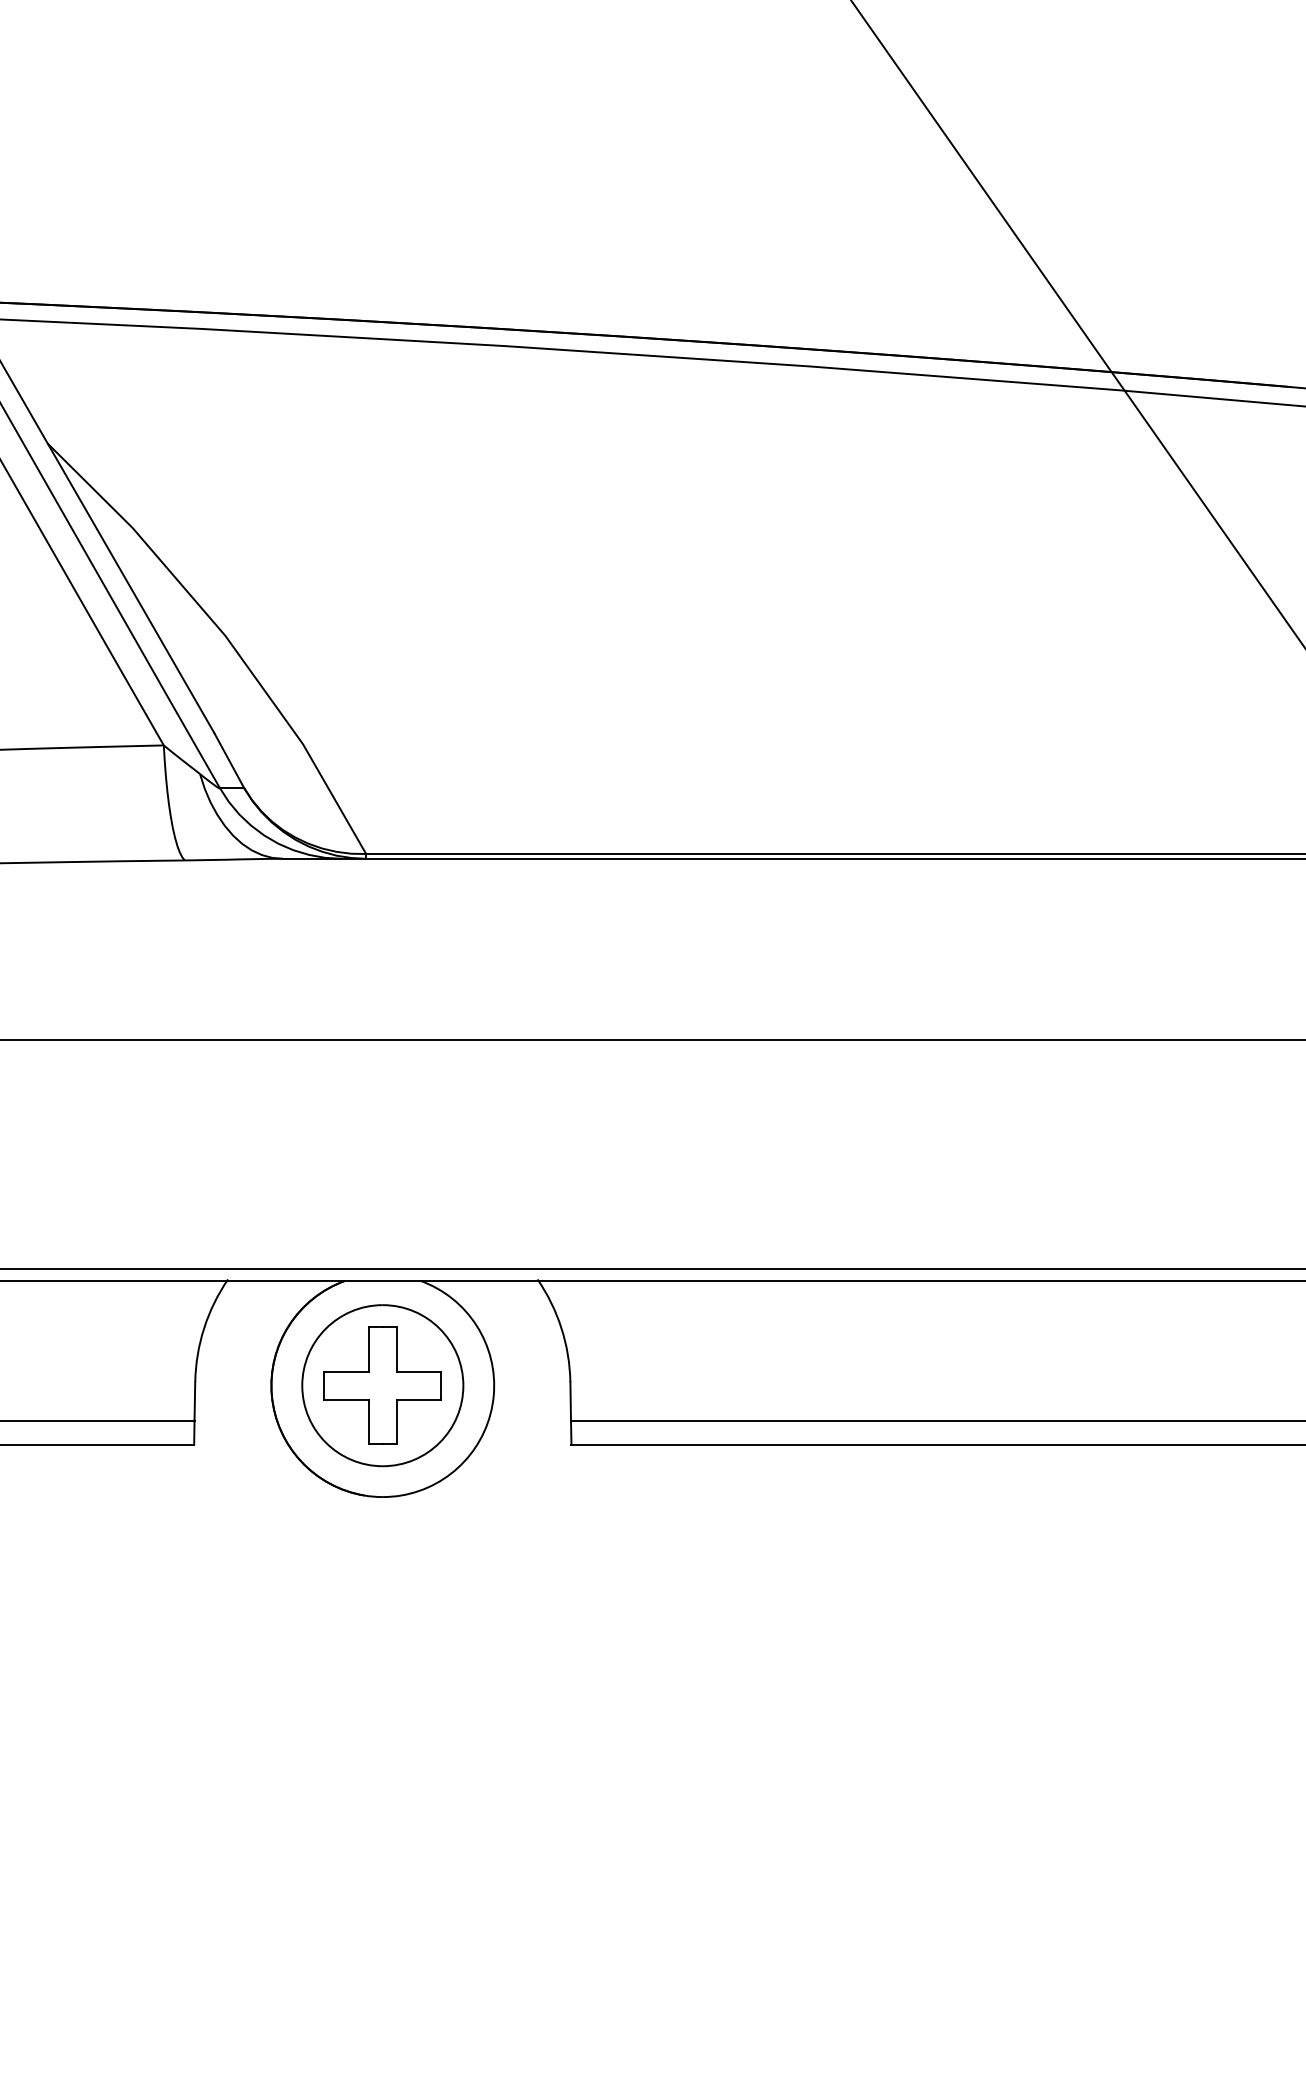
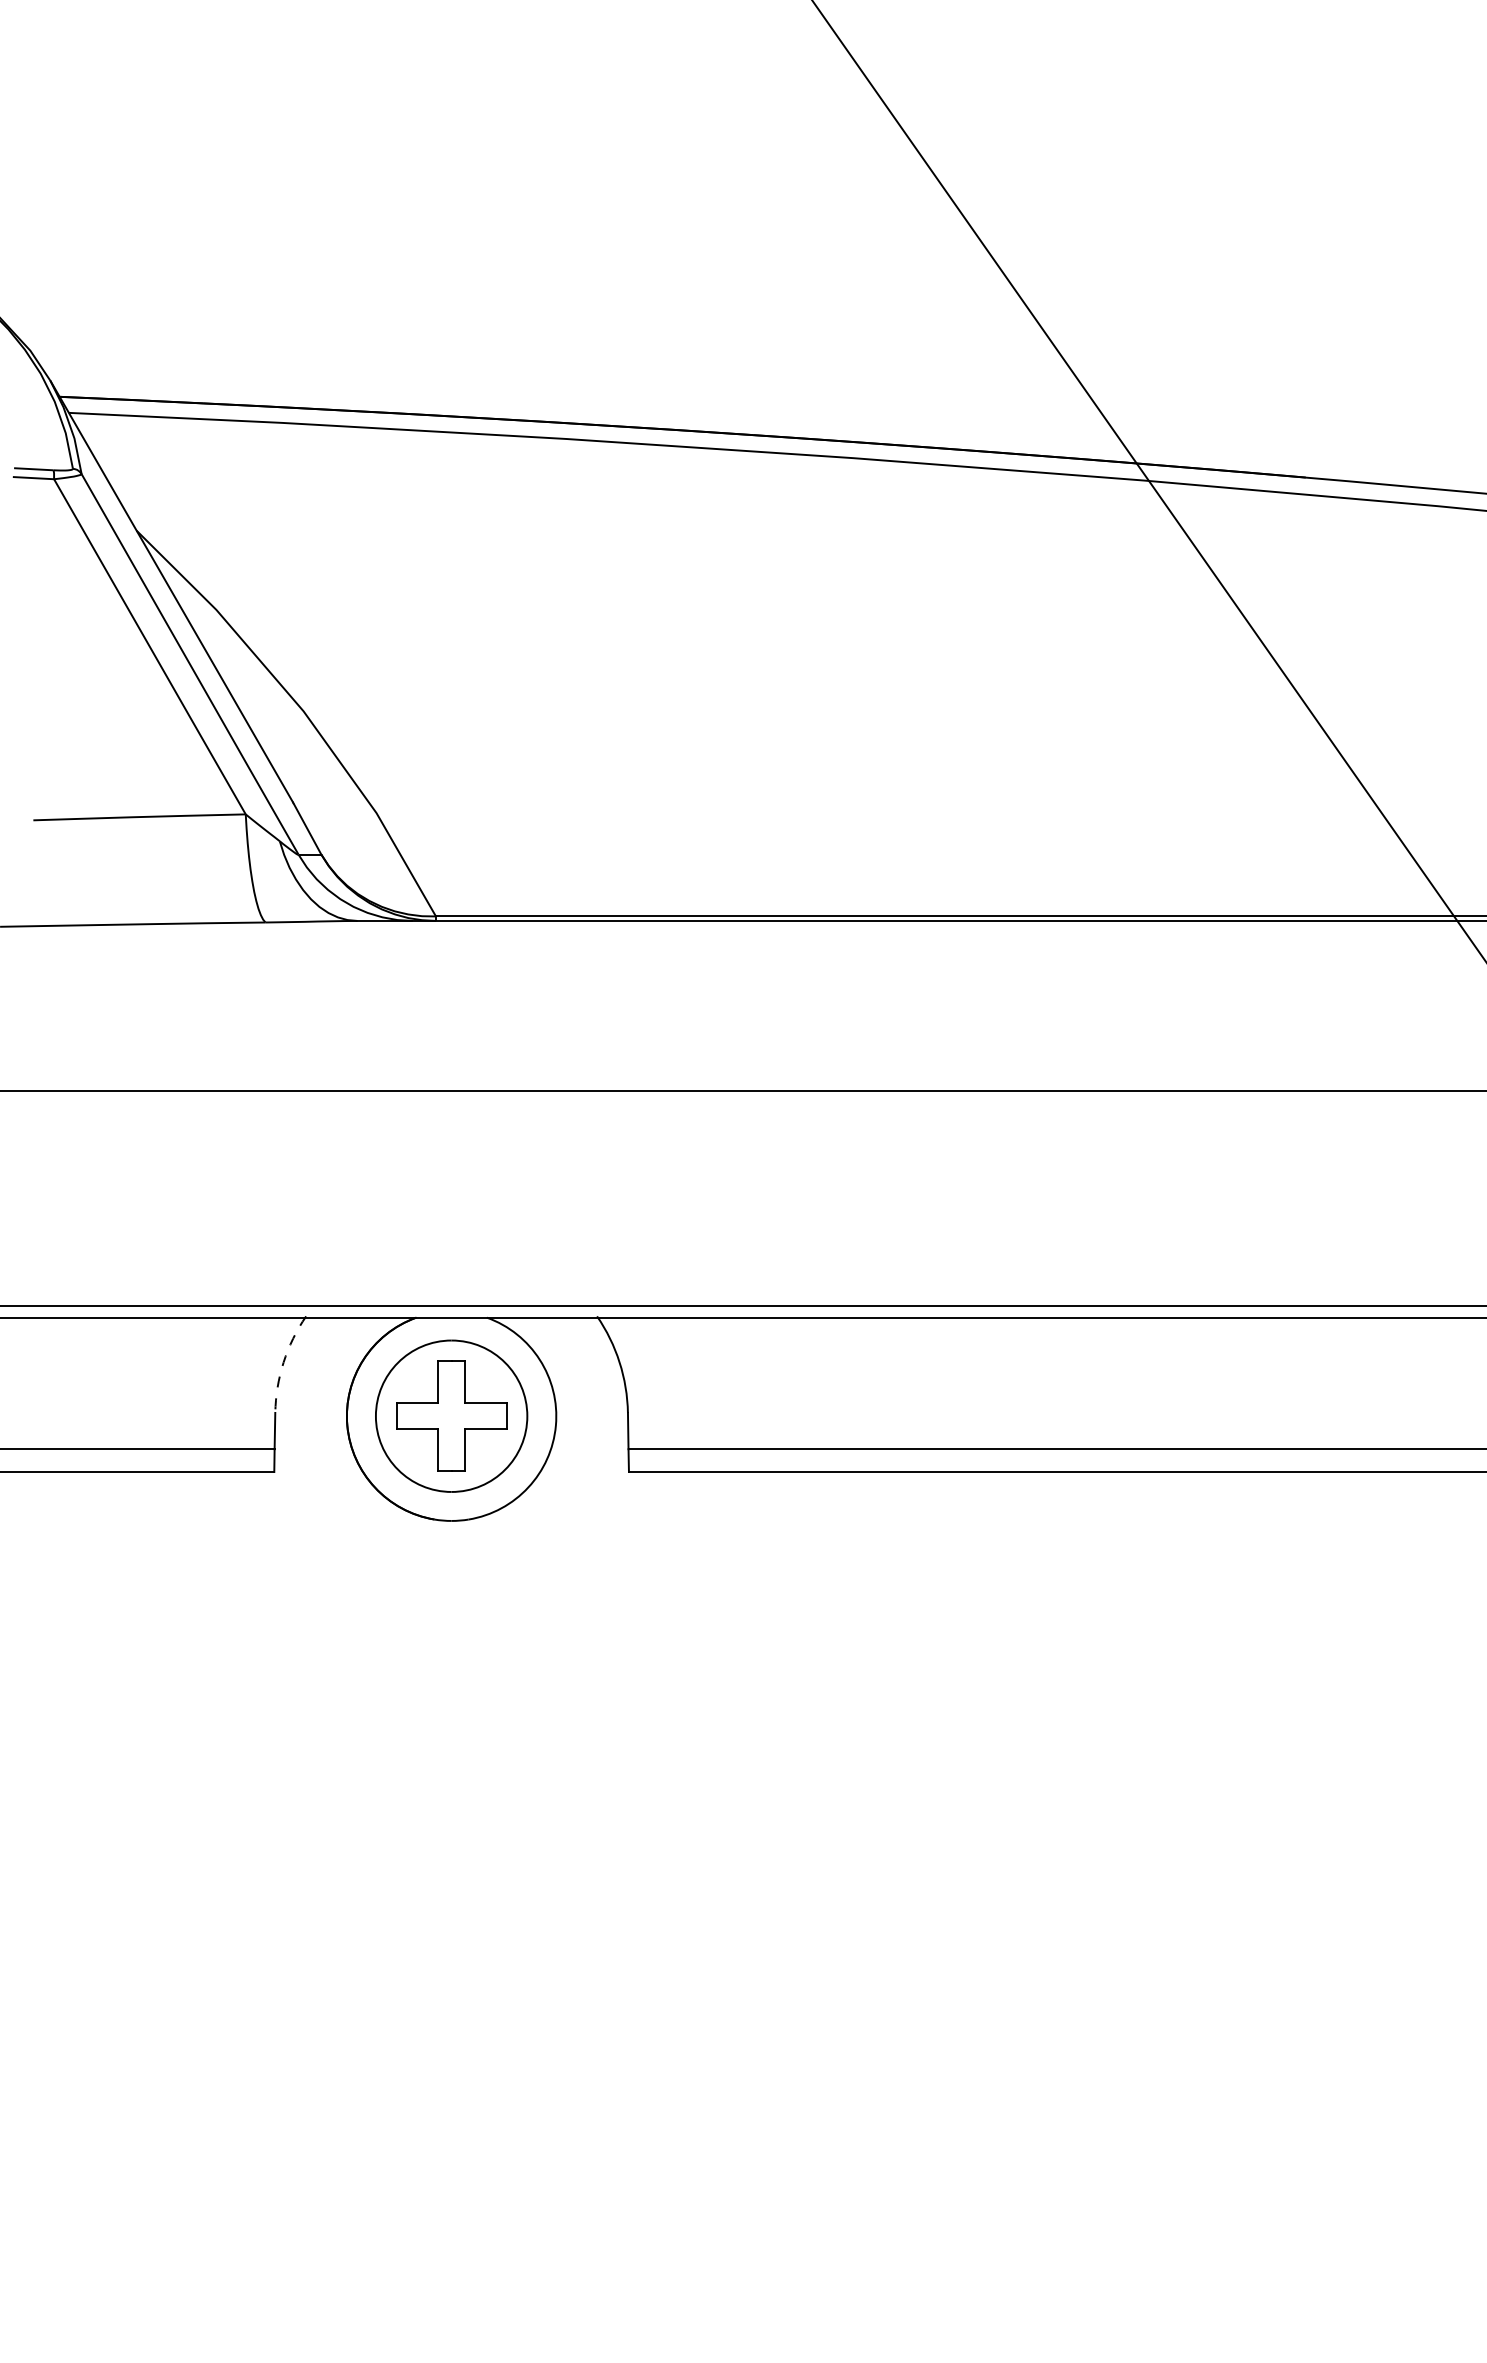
arc: (203, 1328) -> (283, 1362), solid -> dashed

